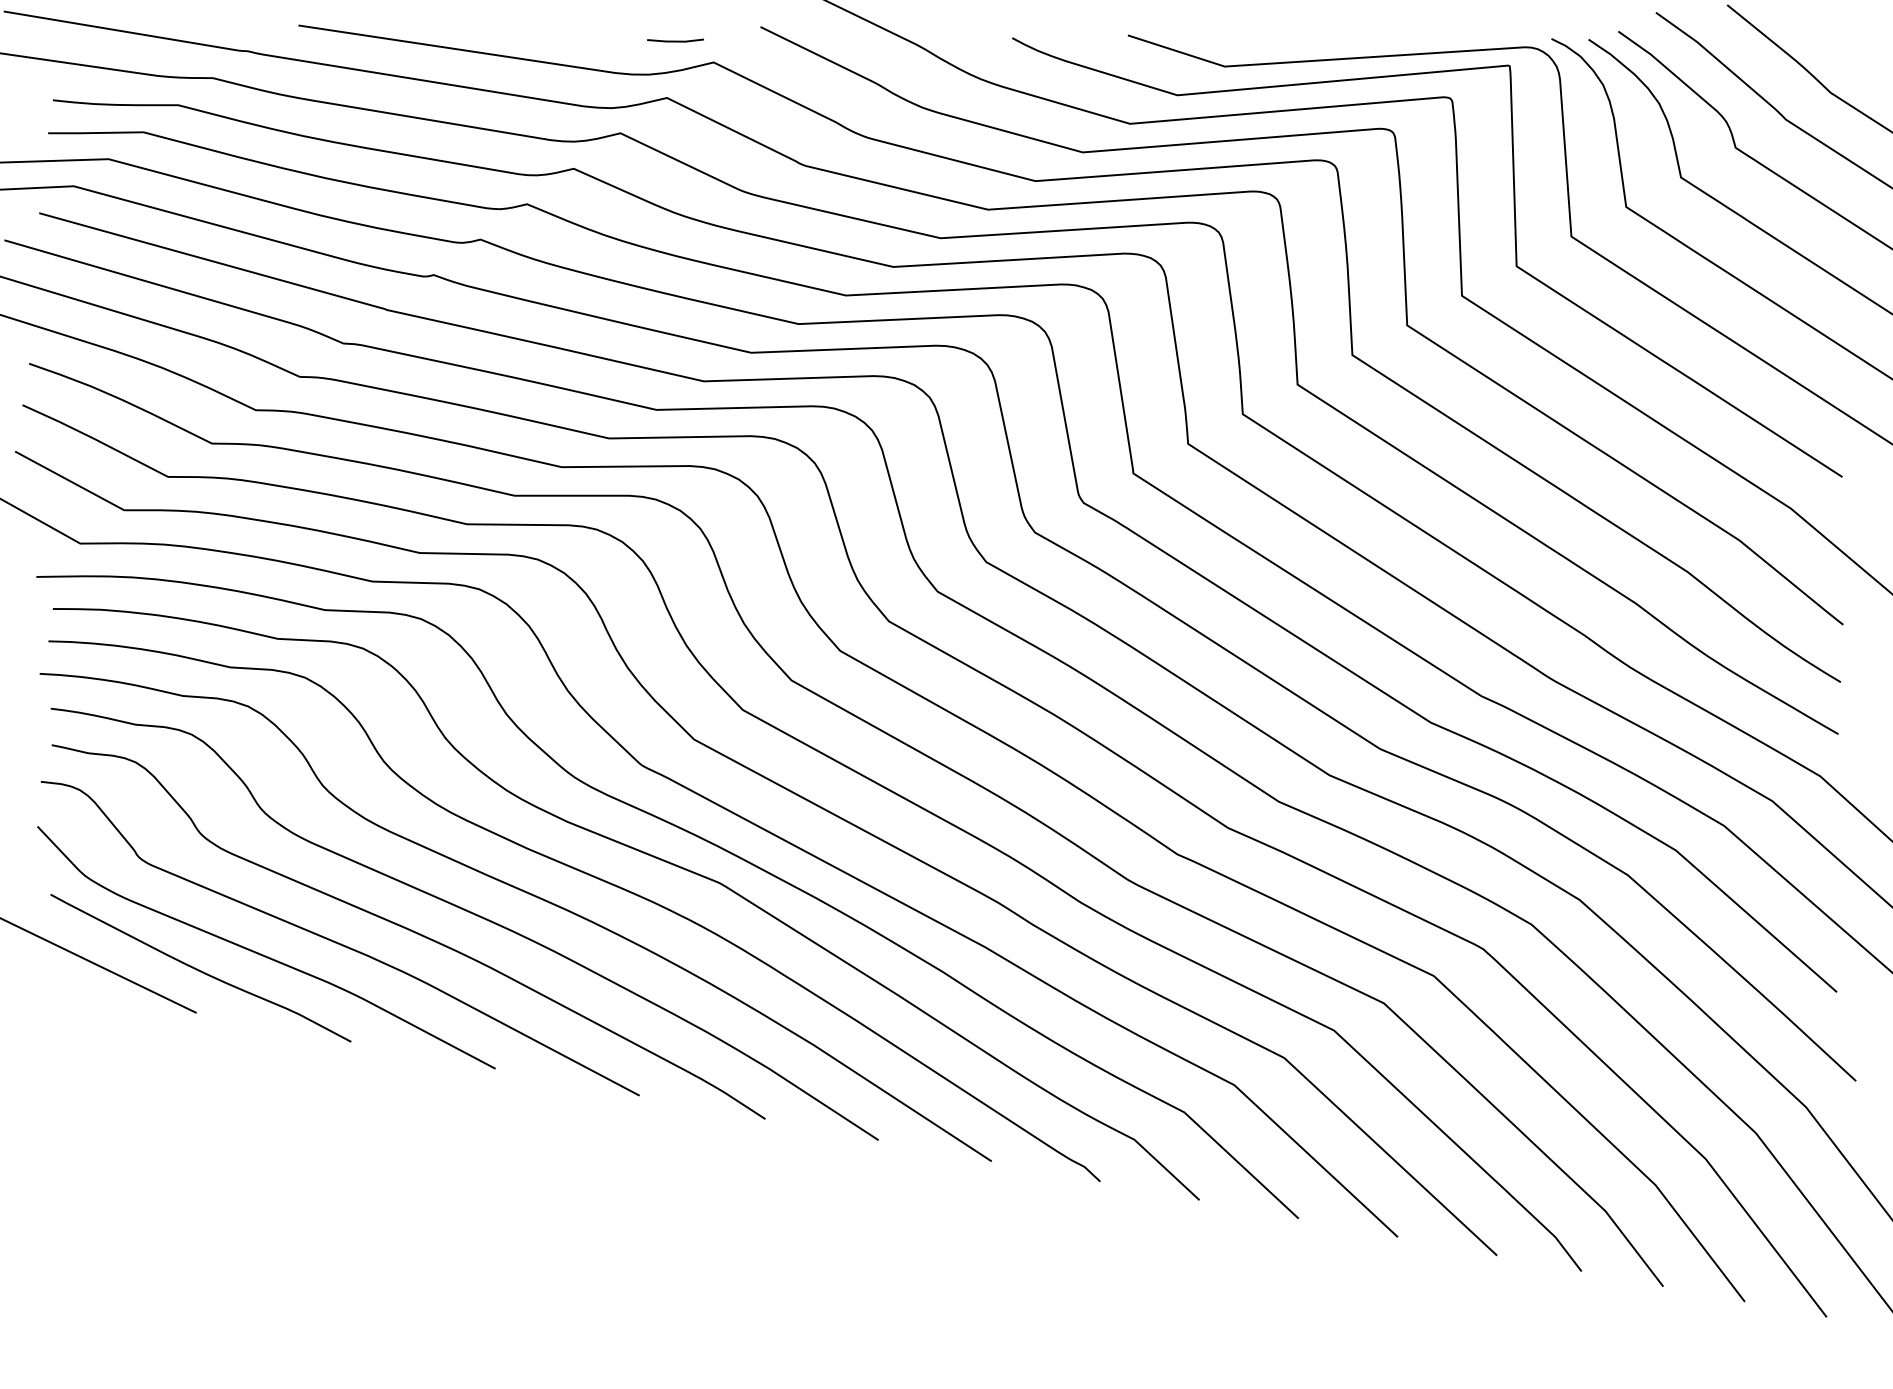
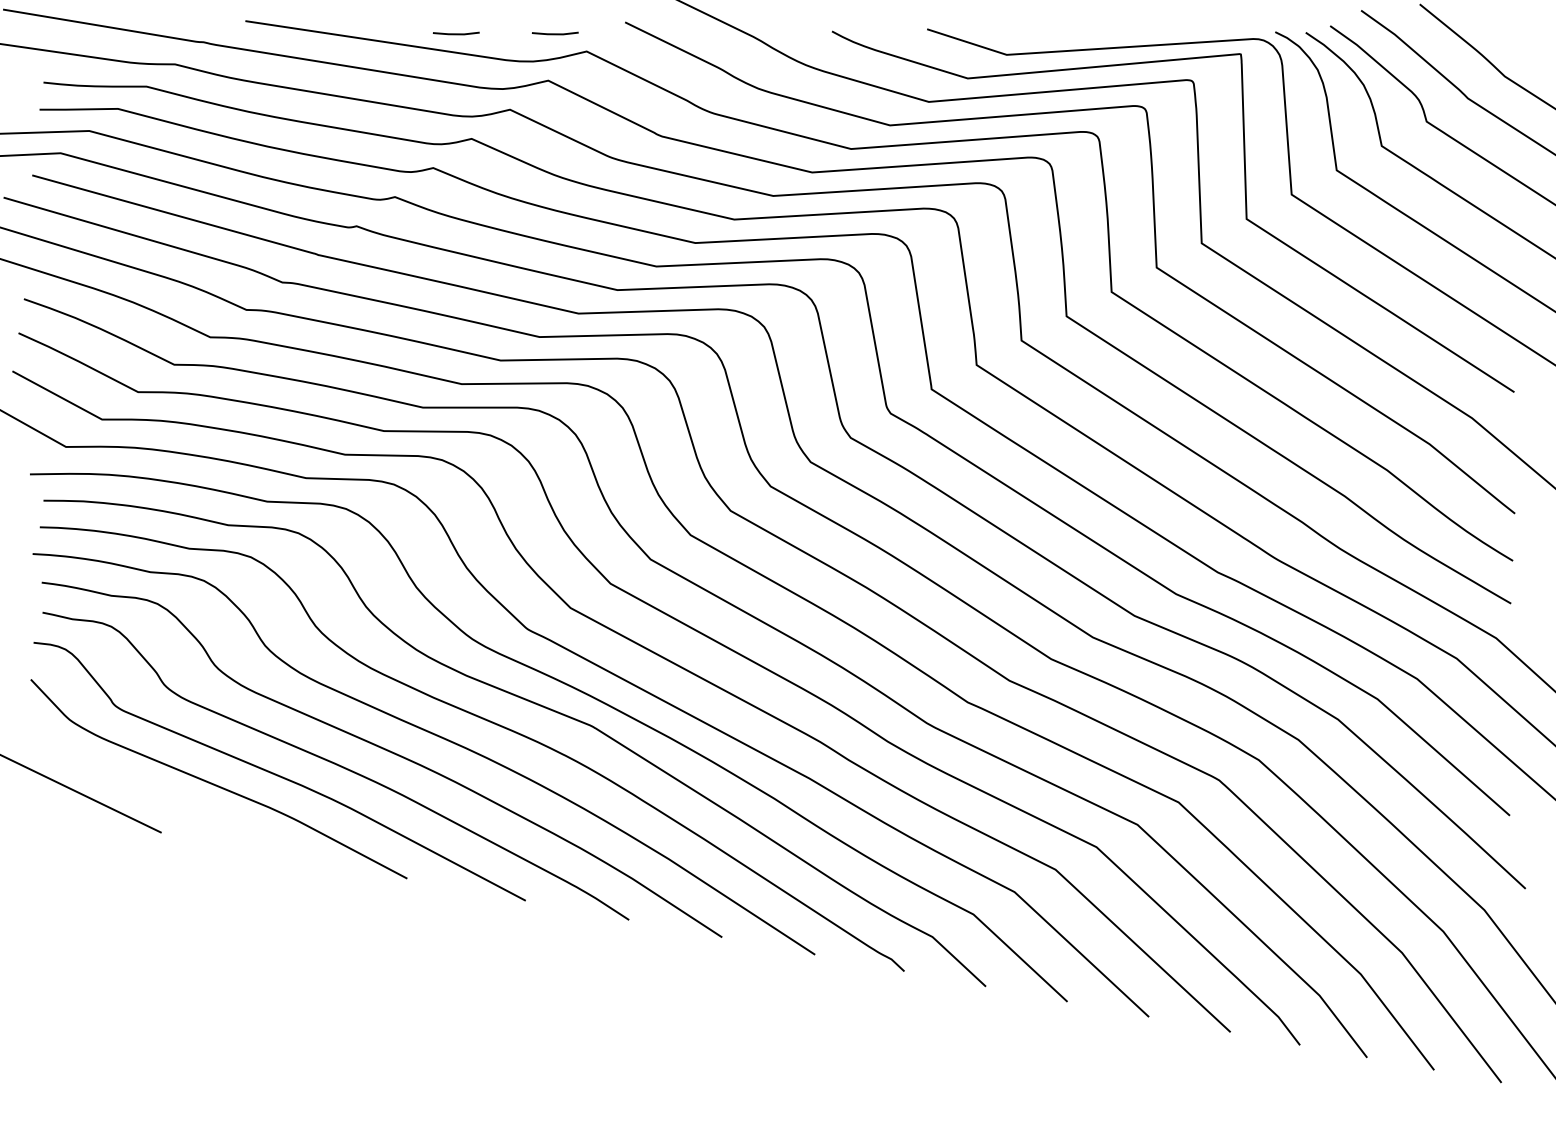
line: (555, 40) -> (456, 33), added
curve: (198, 968) -> (163, 796), removed

